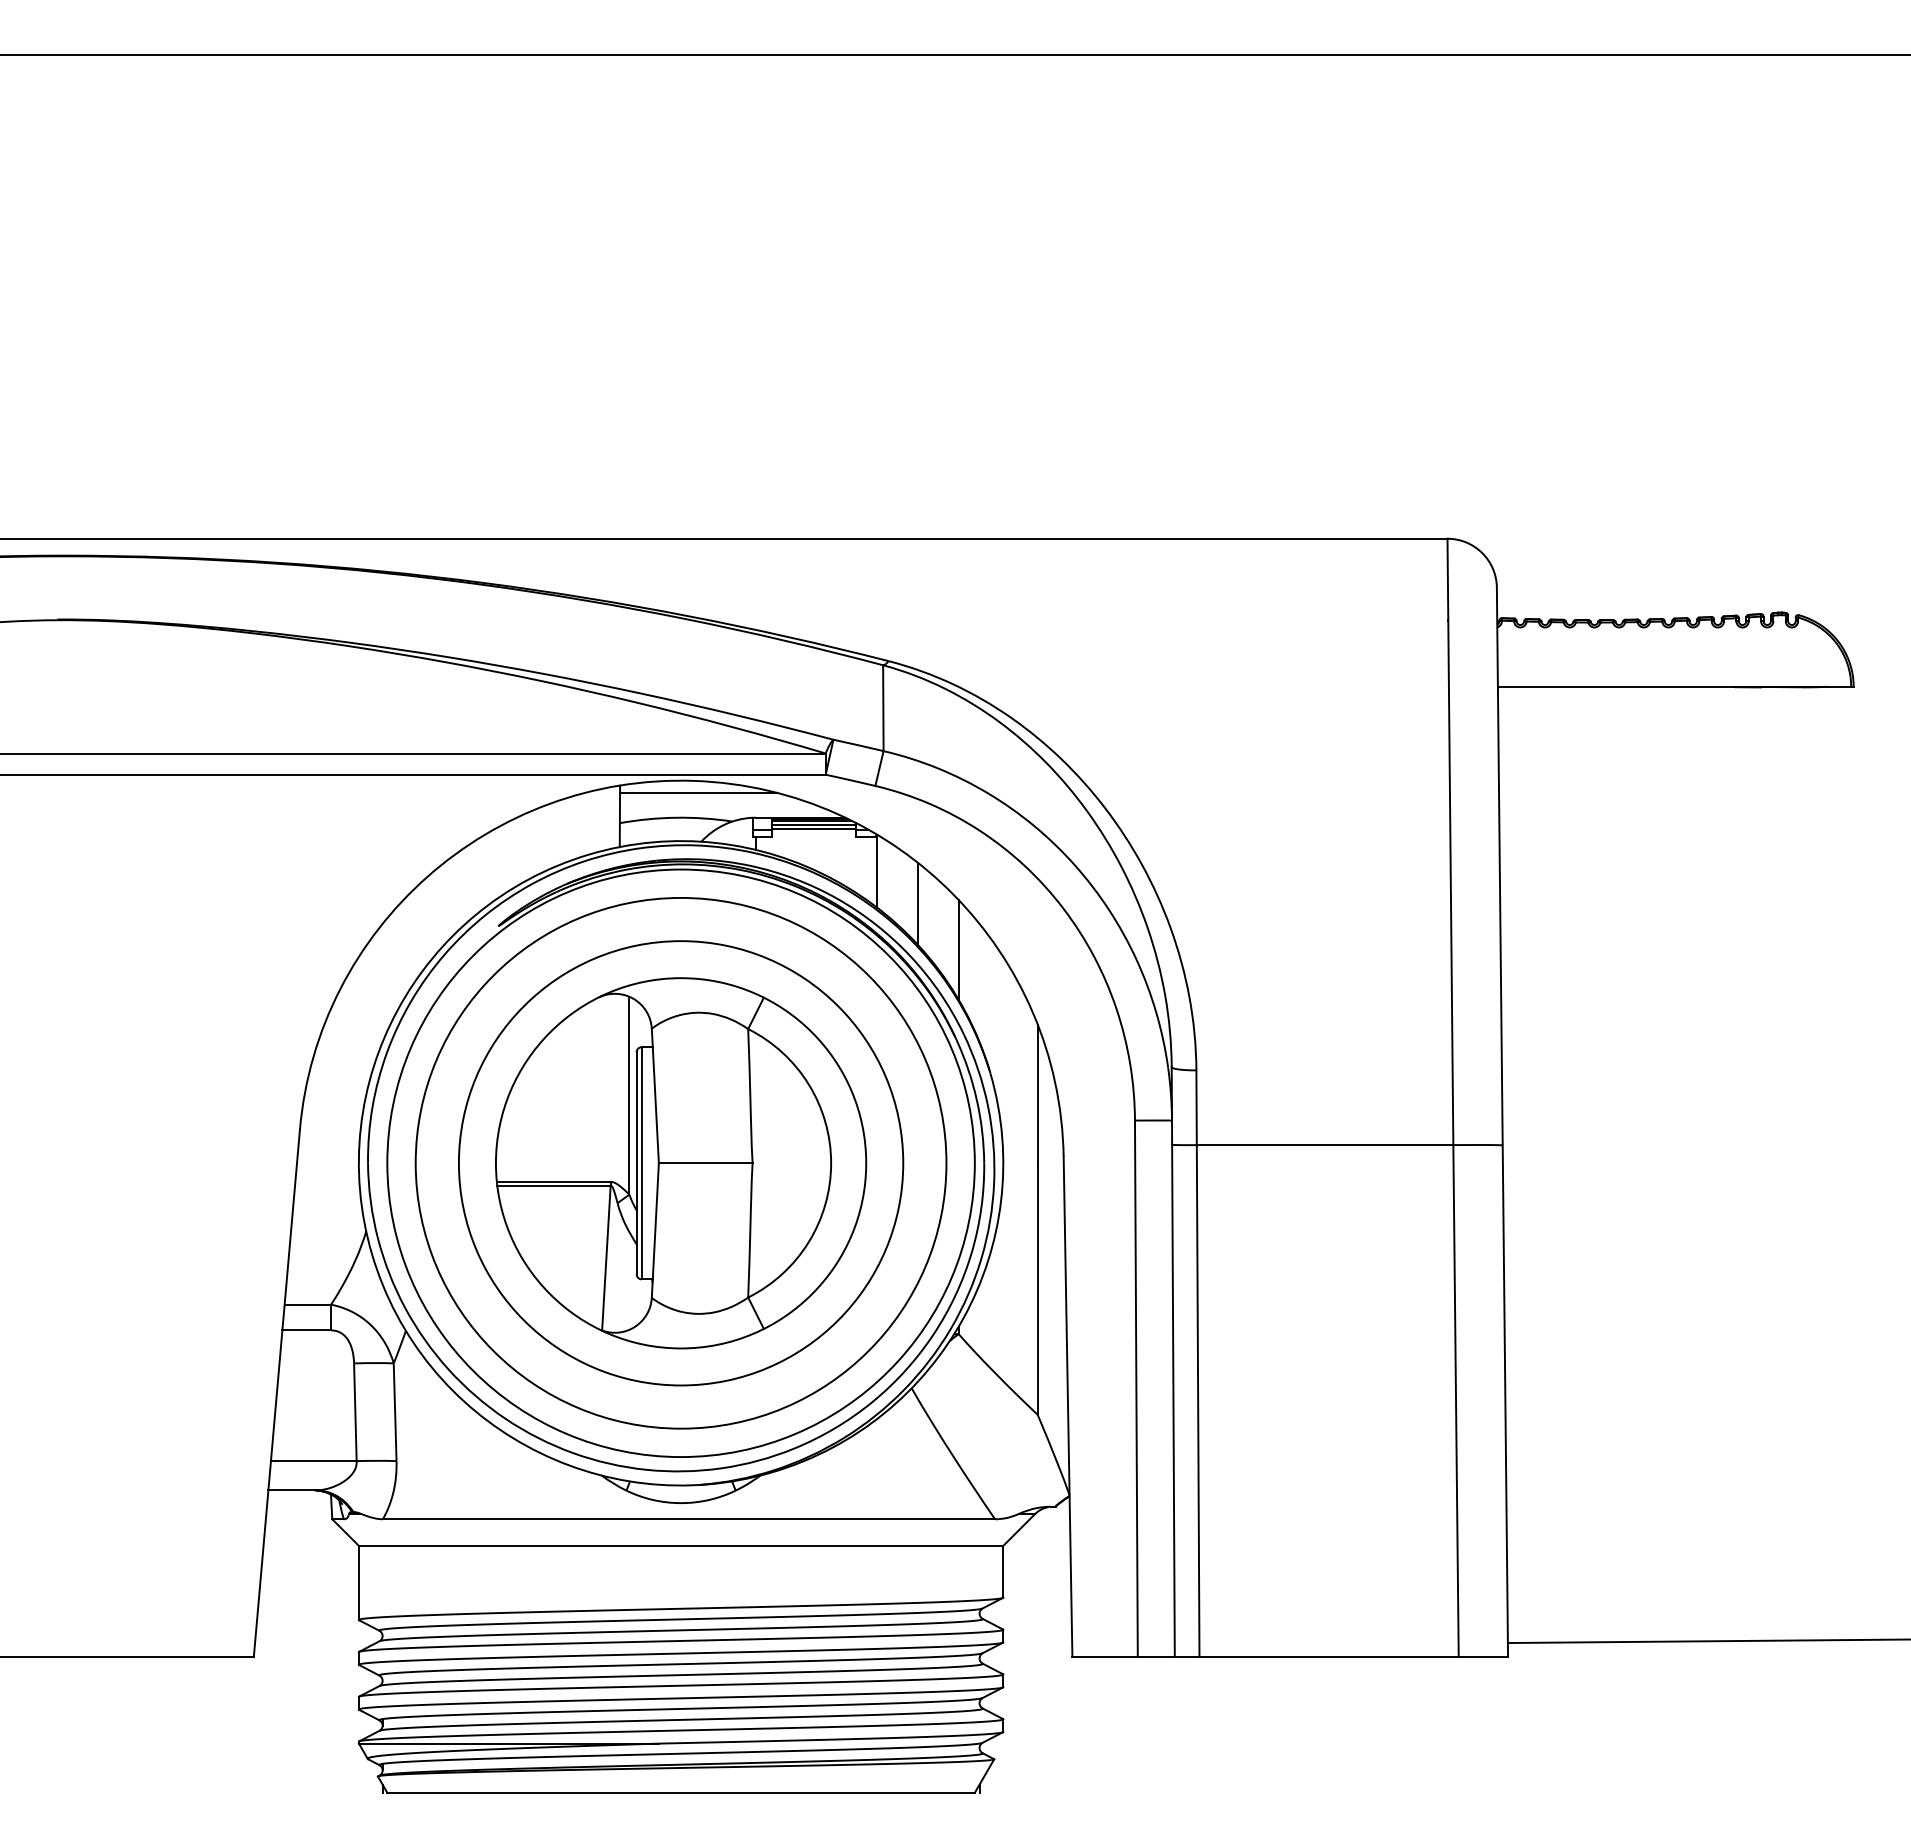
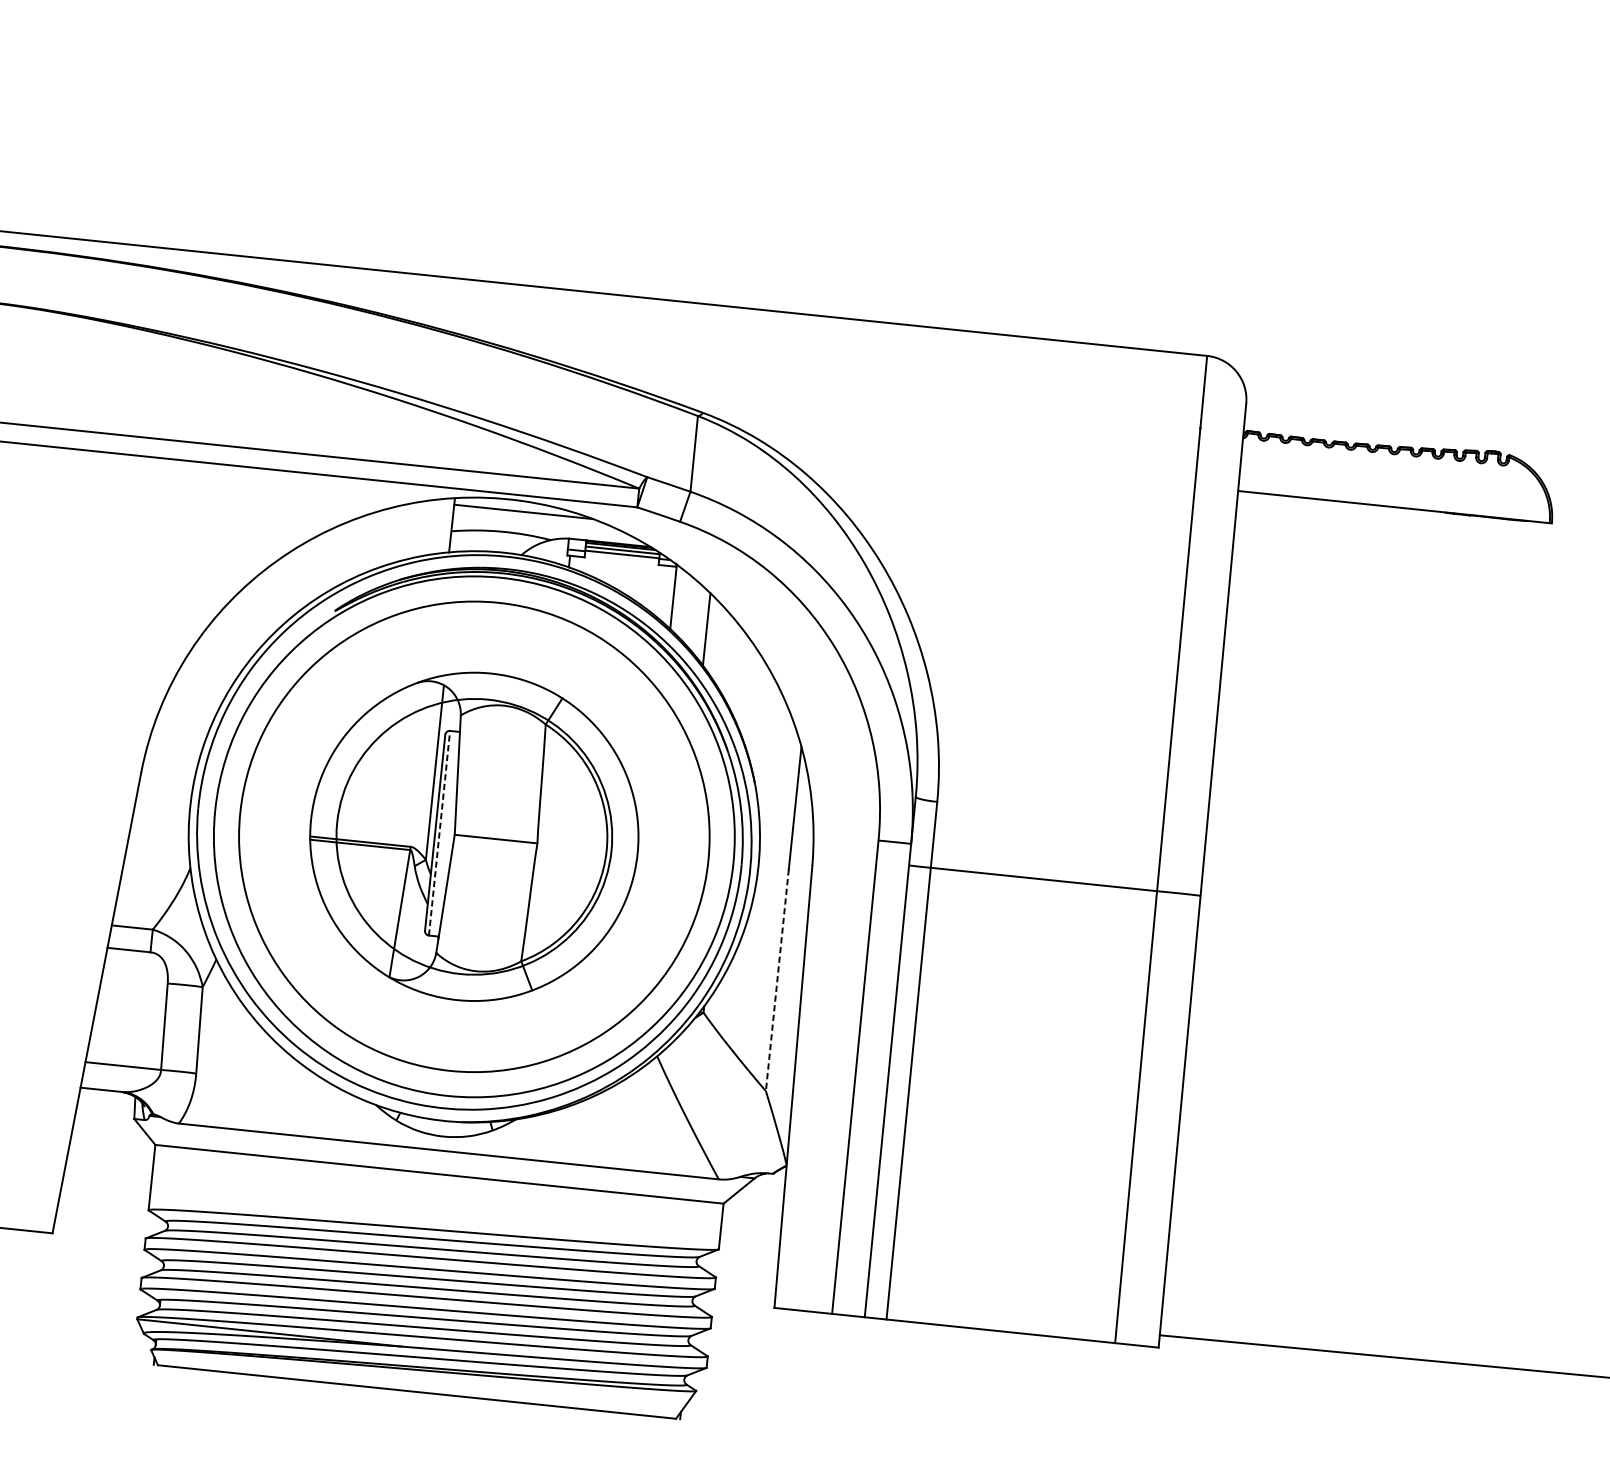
line: (958, 949) -> (738, 673), removed
line: (641, 1162) -> (439, 832), solid -> dashed
circle: (680, 1163) -> (473, 836), size x0.7
line: (1037, 1289) -> (777, 980), solid -> dashed

